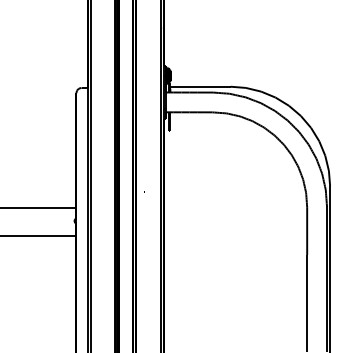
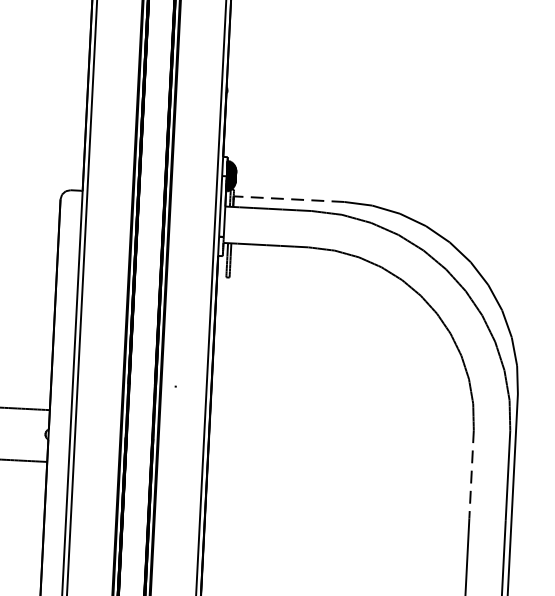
line: (200, 86) -> (289, 198), solid -> dashed
line: (307, 231) -> (472, 475), solid -> dashed

